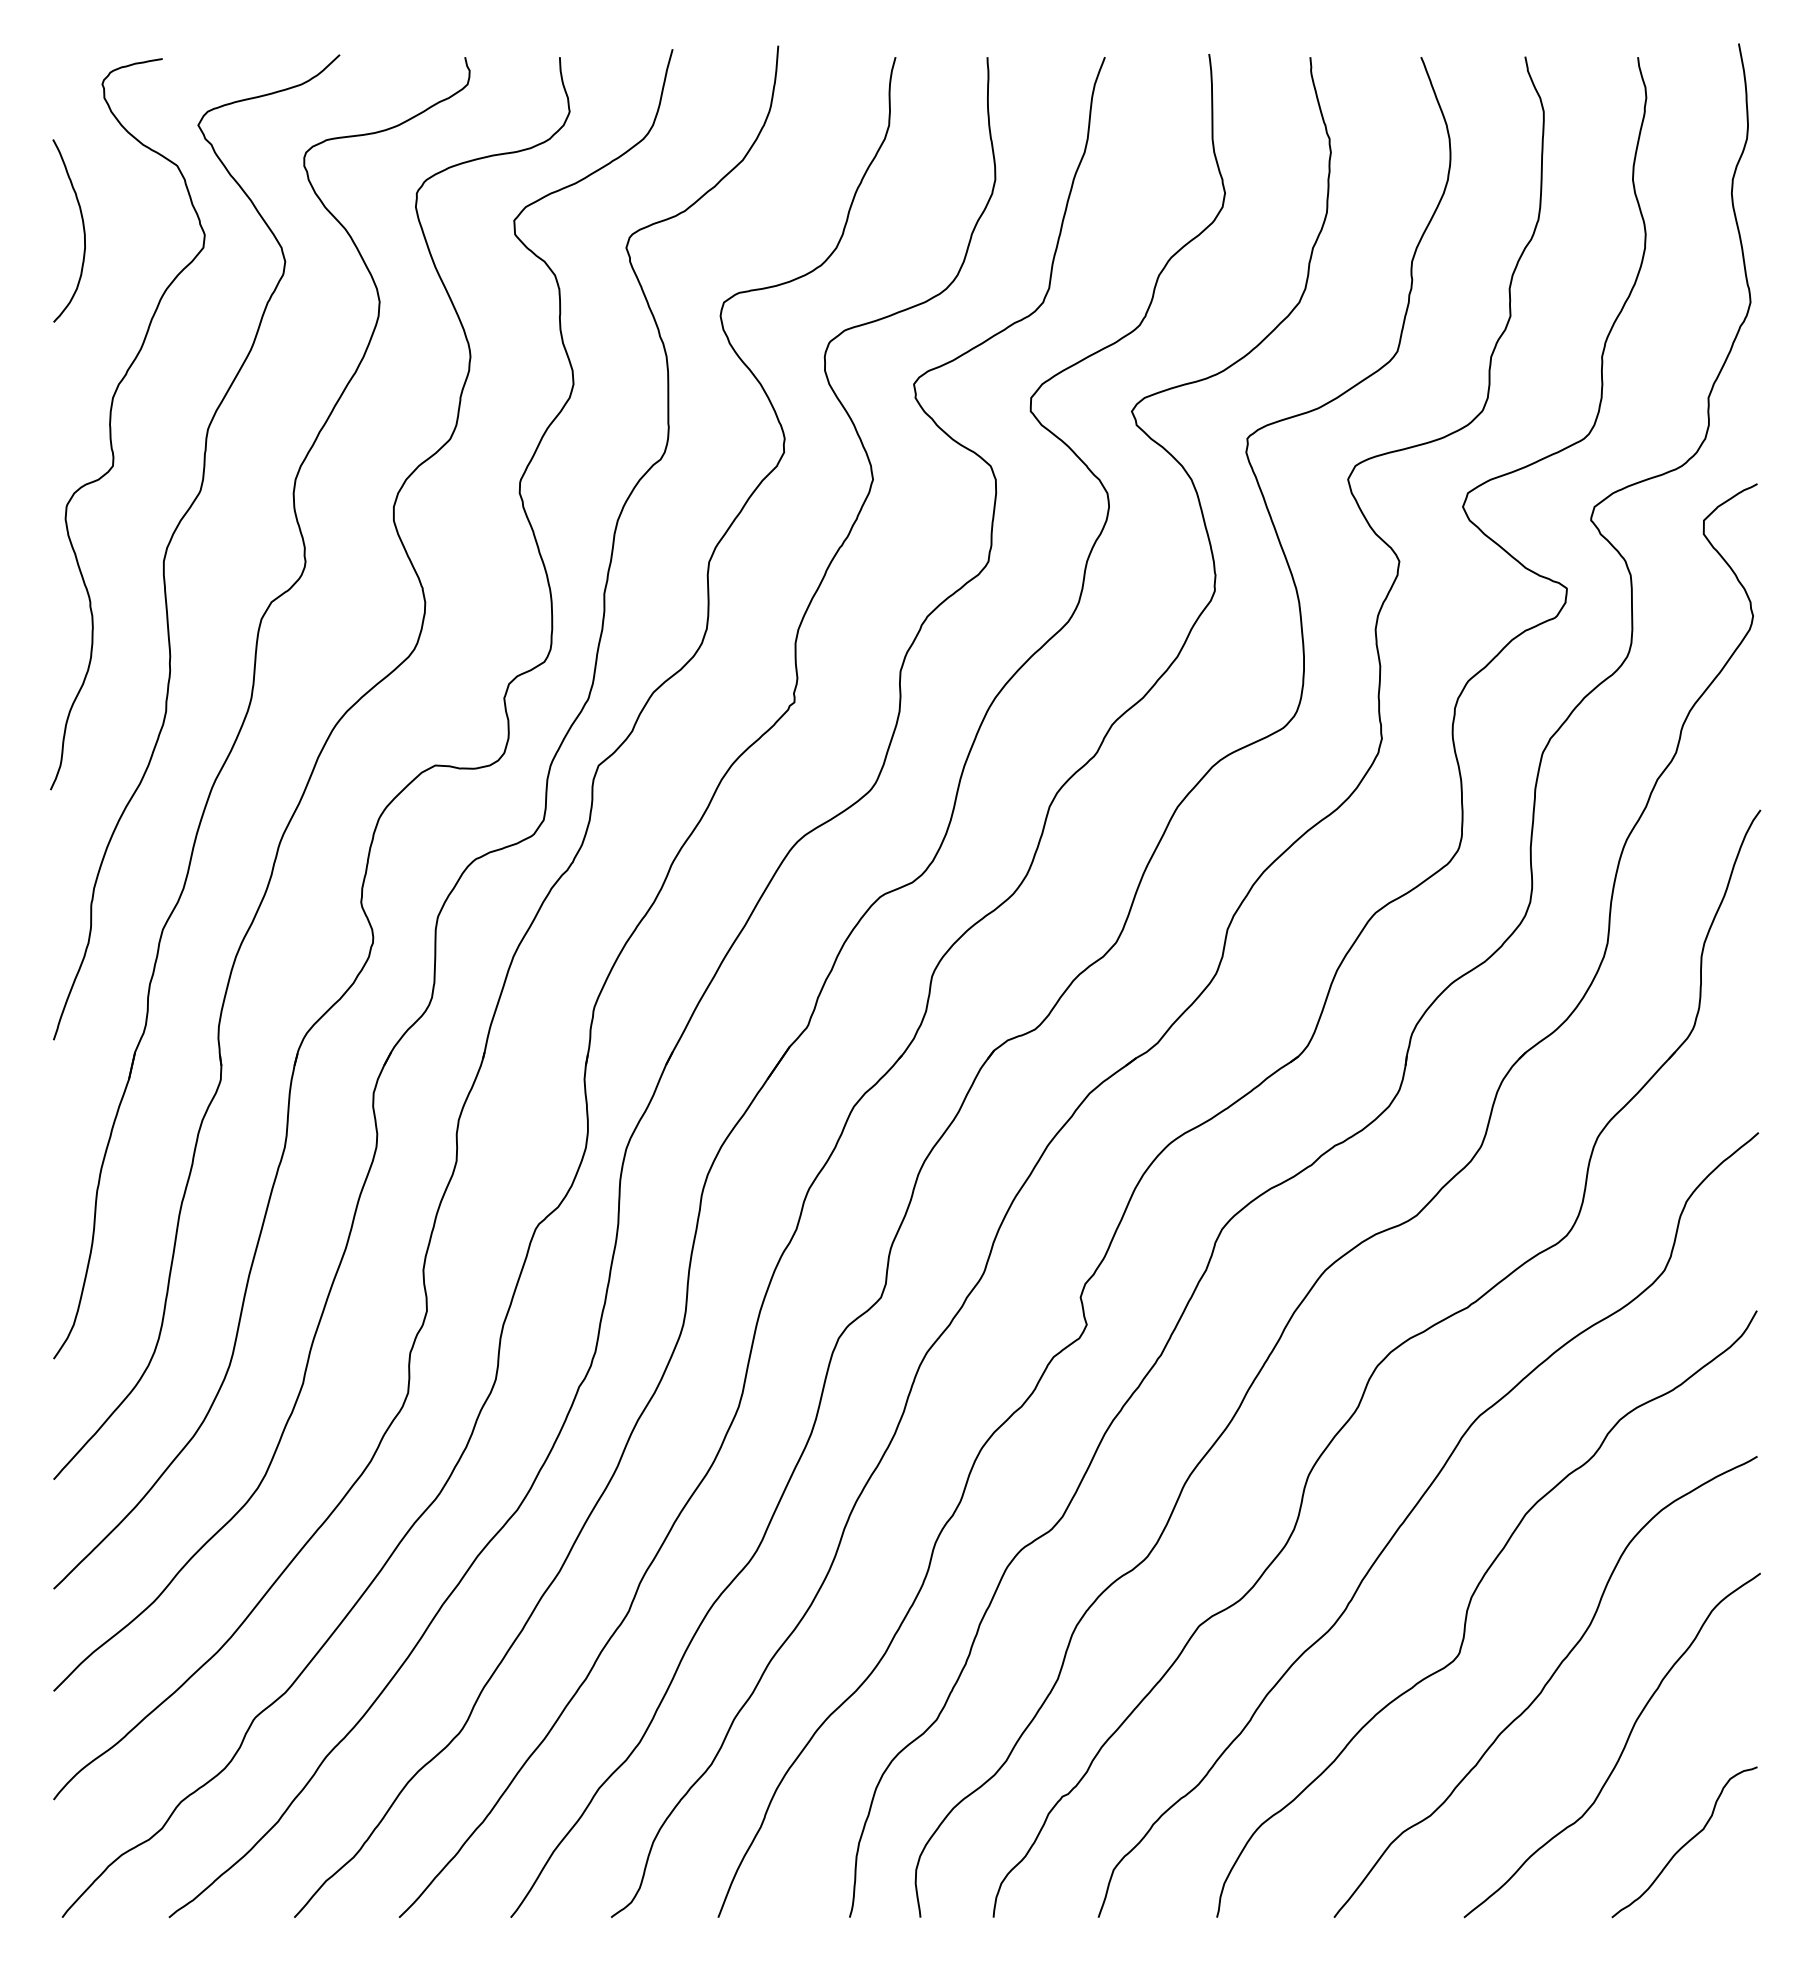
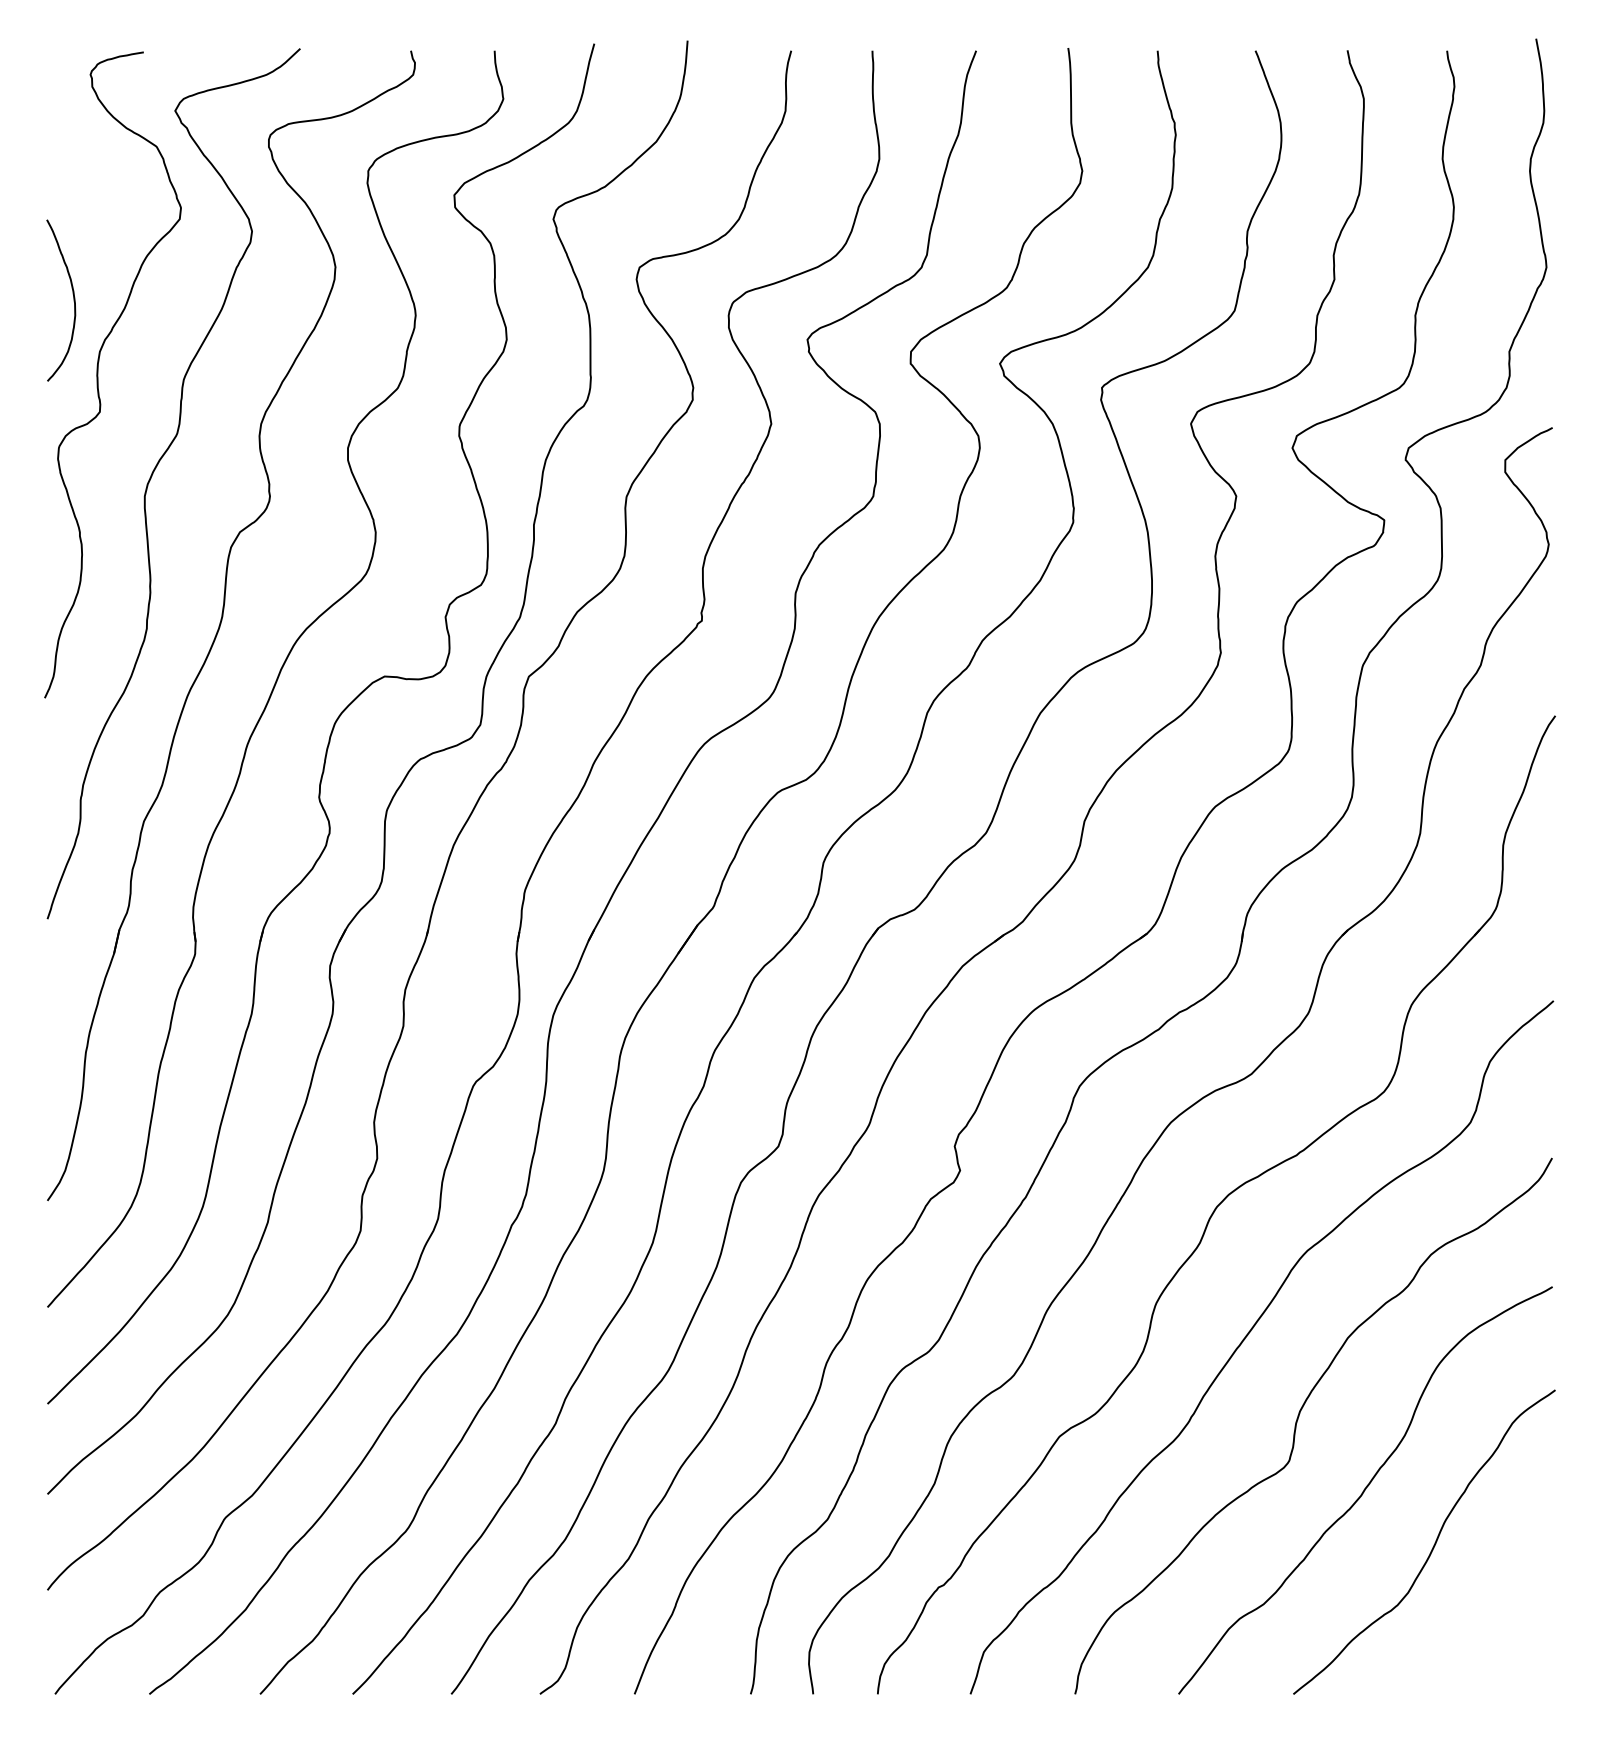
curve: (82, 226) -> (72, 296), moved
curve: (1685, 1843) -> (1489, 1628), removed

